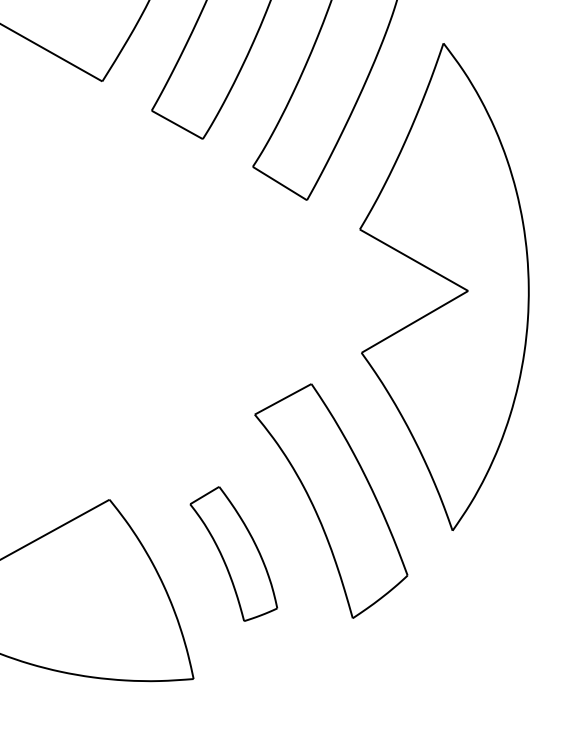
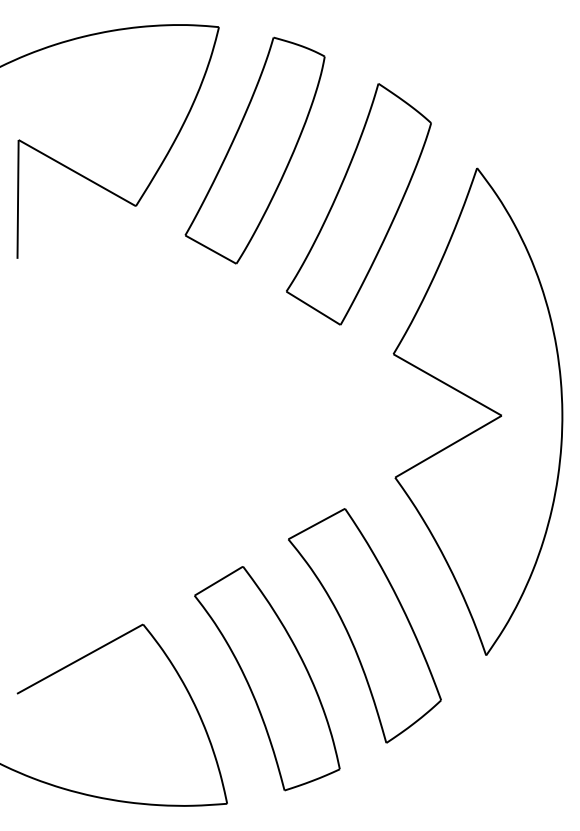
part: (233, 553) -> (267, 678), size x1.67

